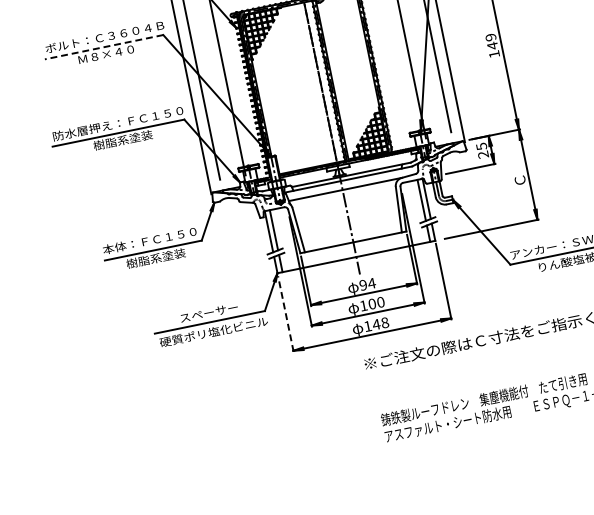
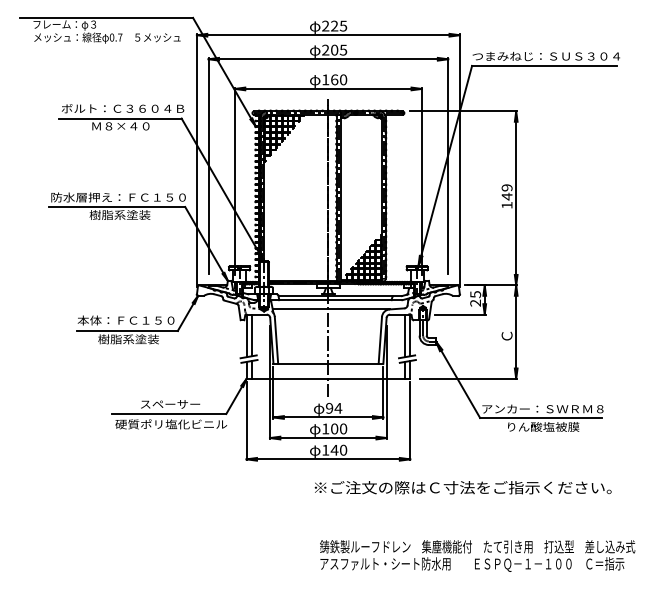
line: (103, 47) -> (119, 118), dashed -> solid
line: (285, 313) -> (246, 420), dashed -> solid
text: (385, 323) -> (343, 450), 148 -> 140

